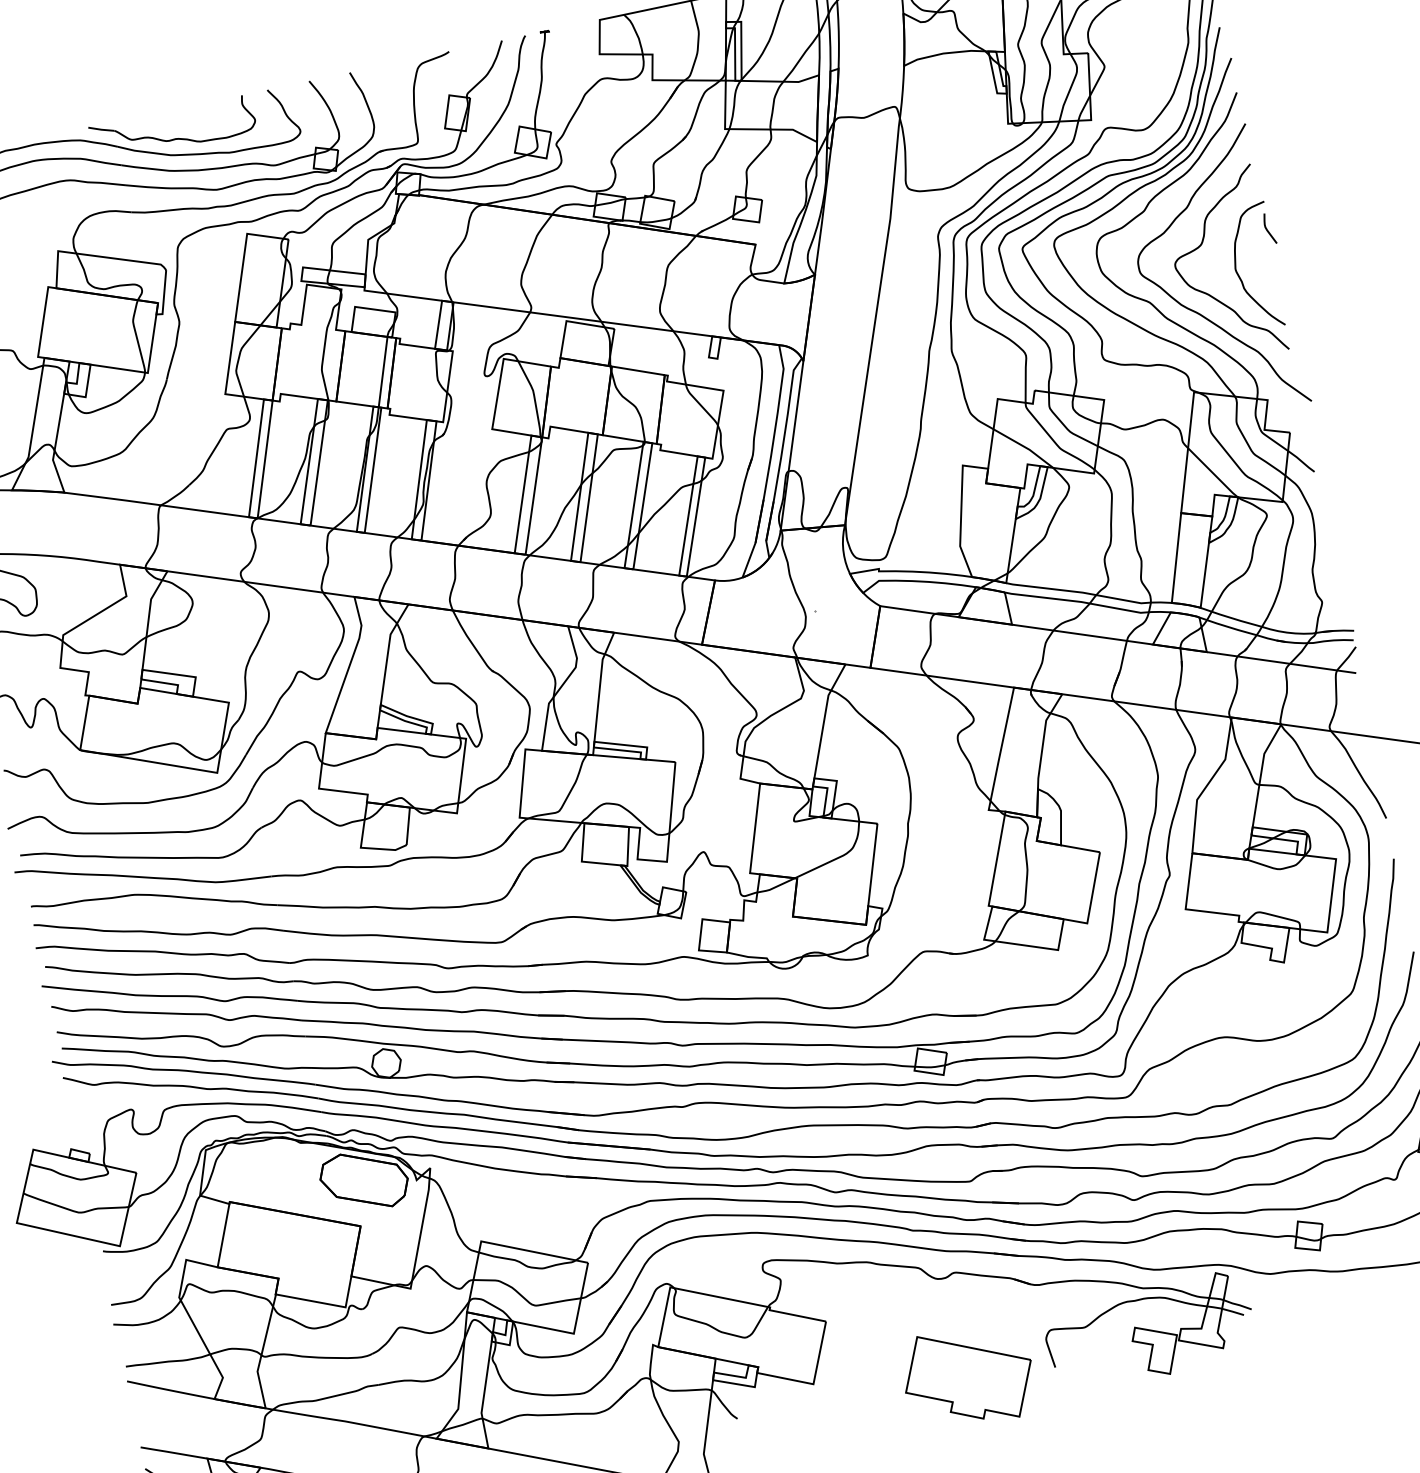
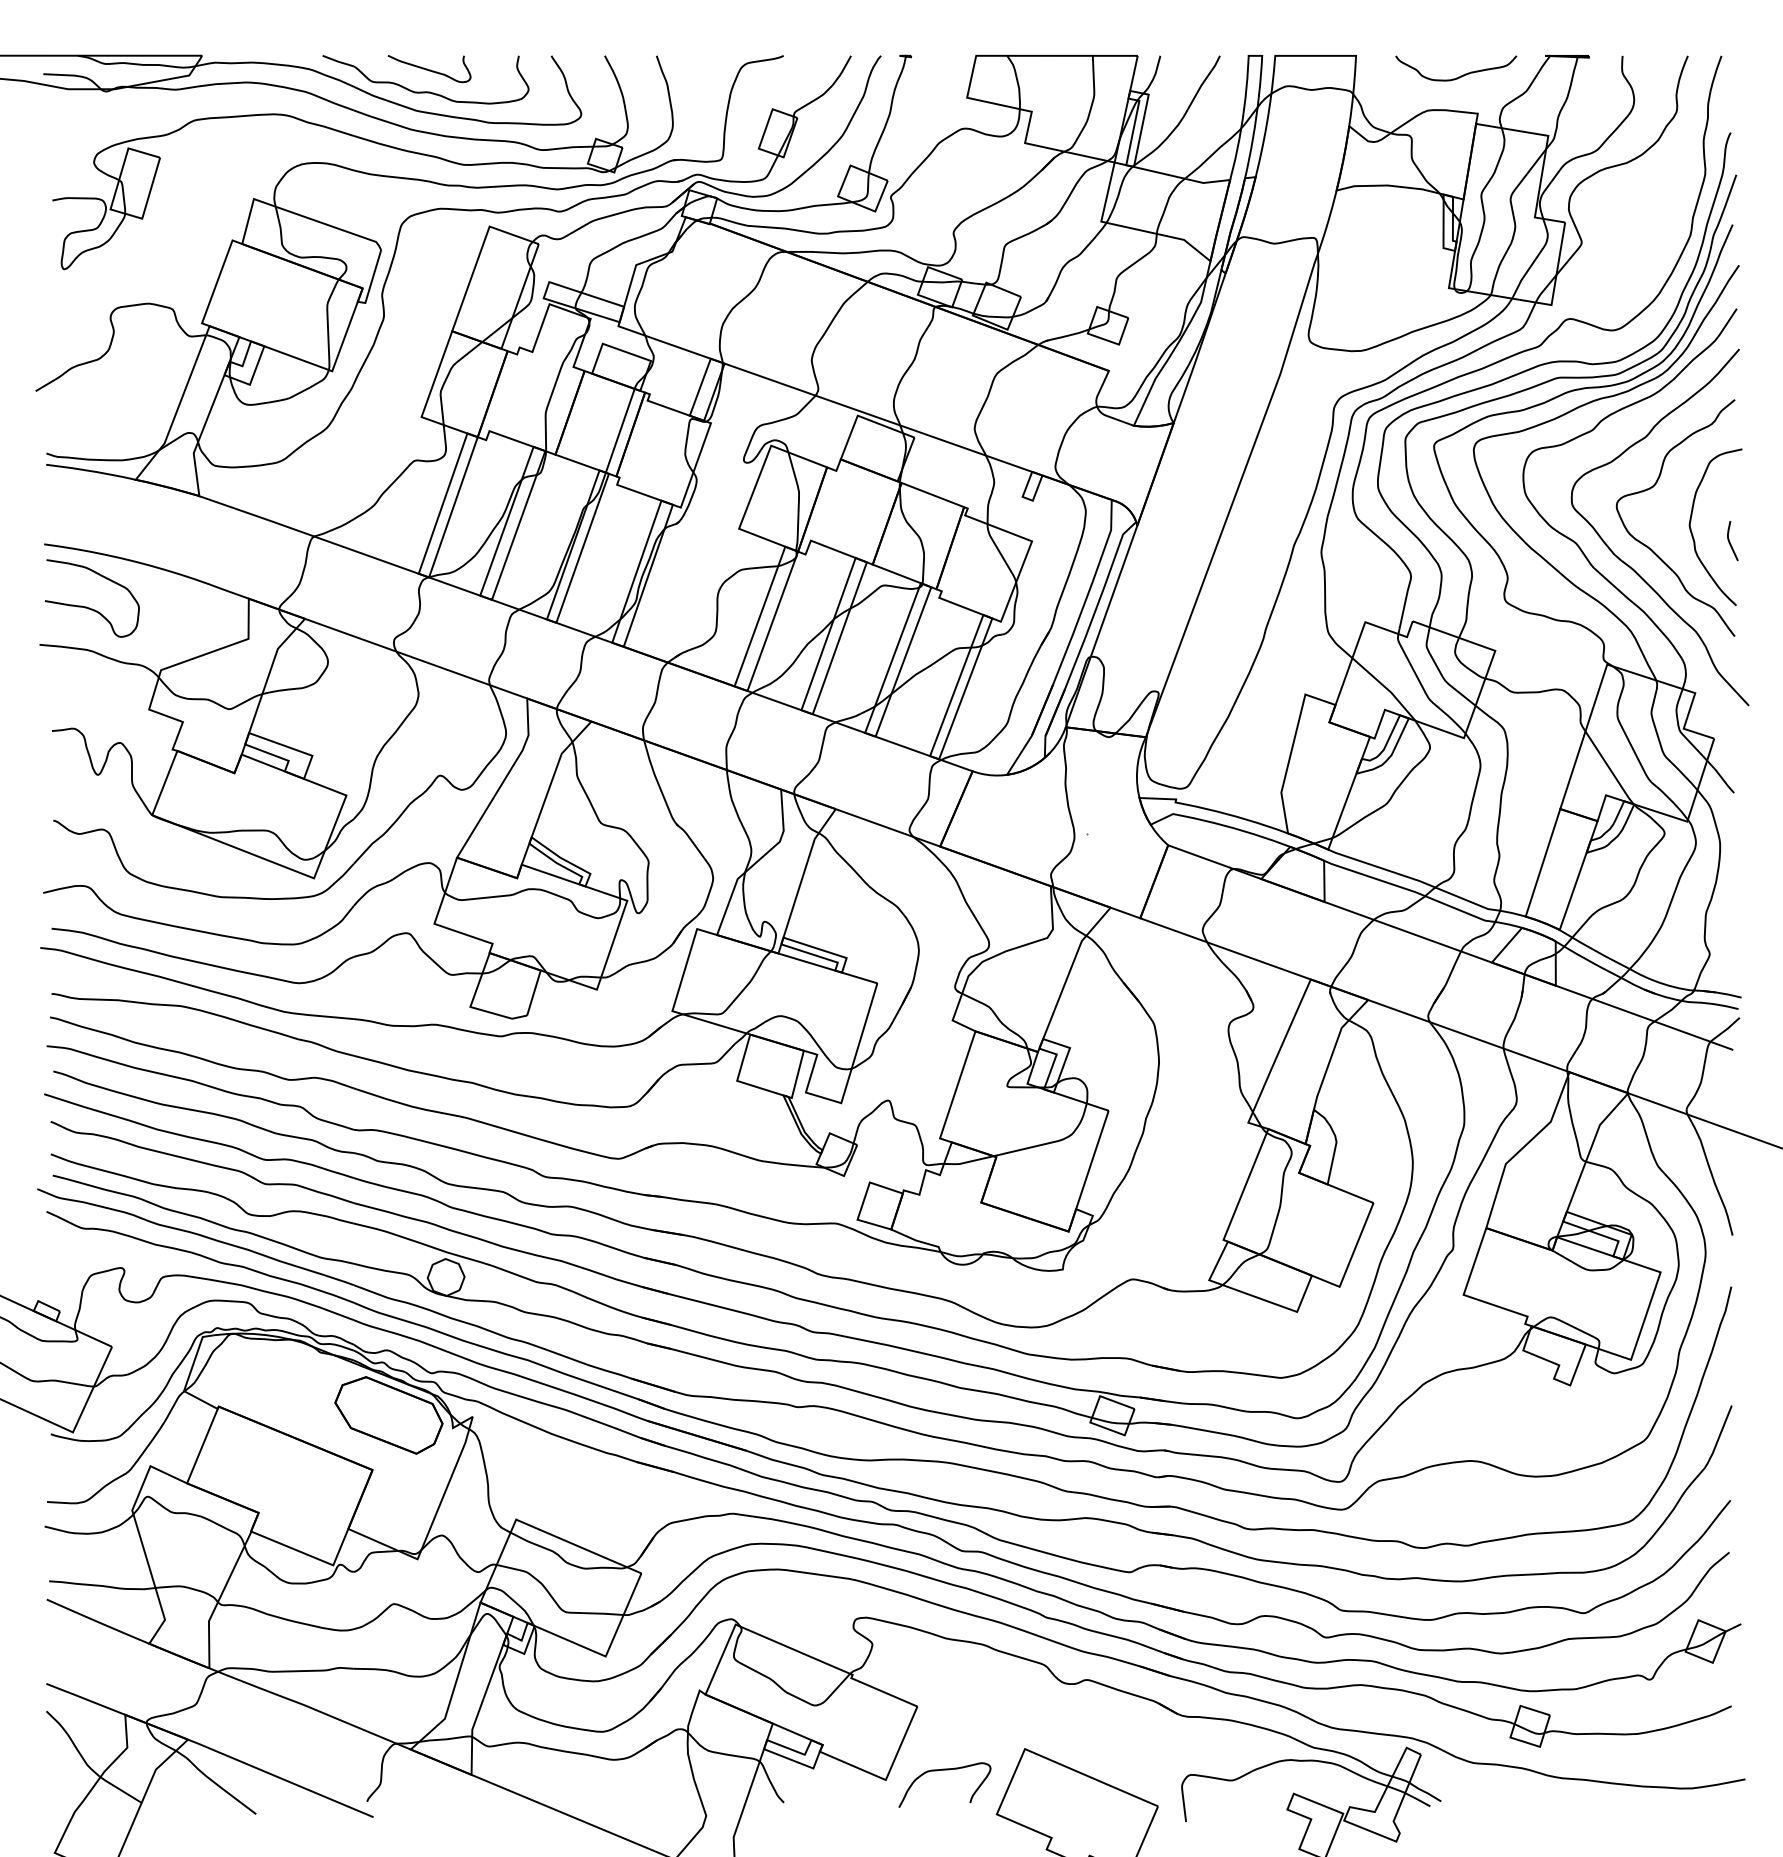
curve: (174, 120) -> (429, 69), added
curve: (1267, 229) -> (1730, 541), moved
curve: (857, 1367) -> (944, 1770), added

